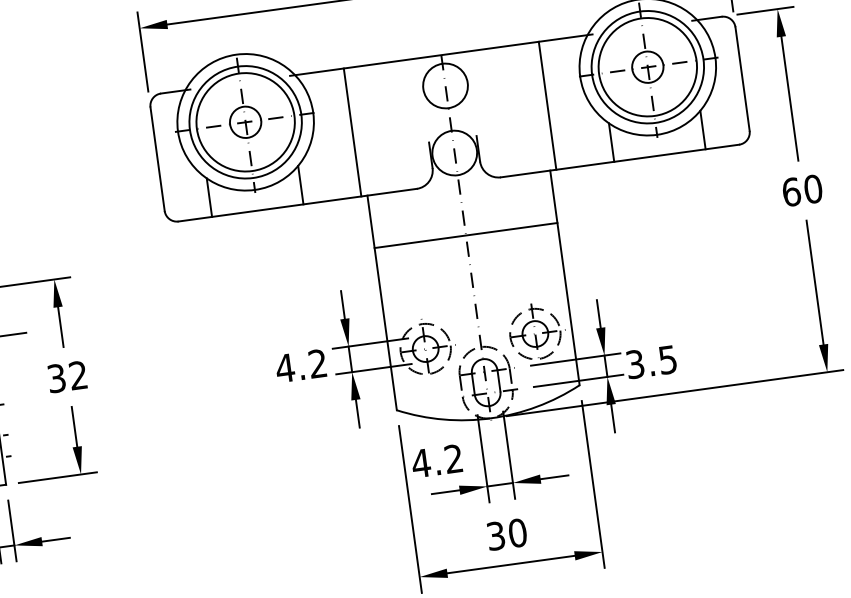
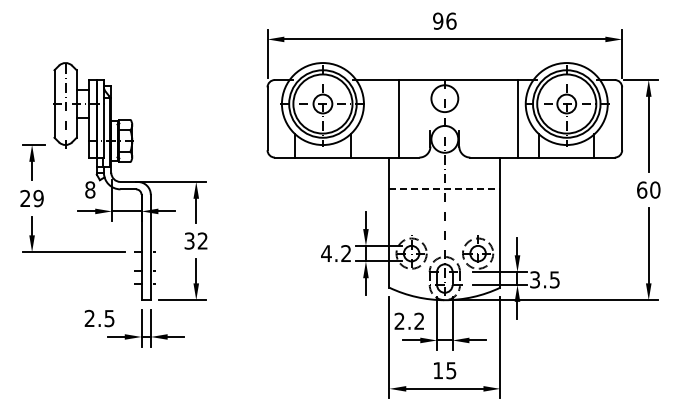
line: (546, 105) -> (517, 118), moved
line: (352, 132) -> (398, 118), moved
line: (467, 235) -> (445, 189), solid -> dashed
text: (420, 462) -> (399, 320), 4.2 -> 2.2
text: (506, 534) -> (444, 370), 30 -> 15

